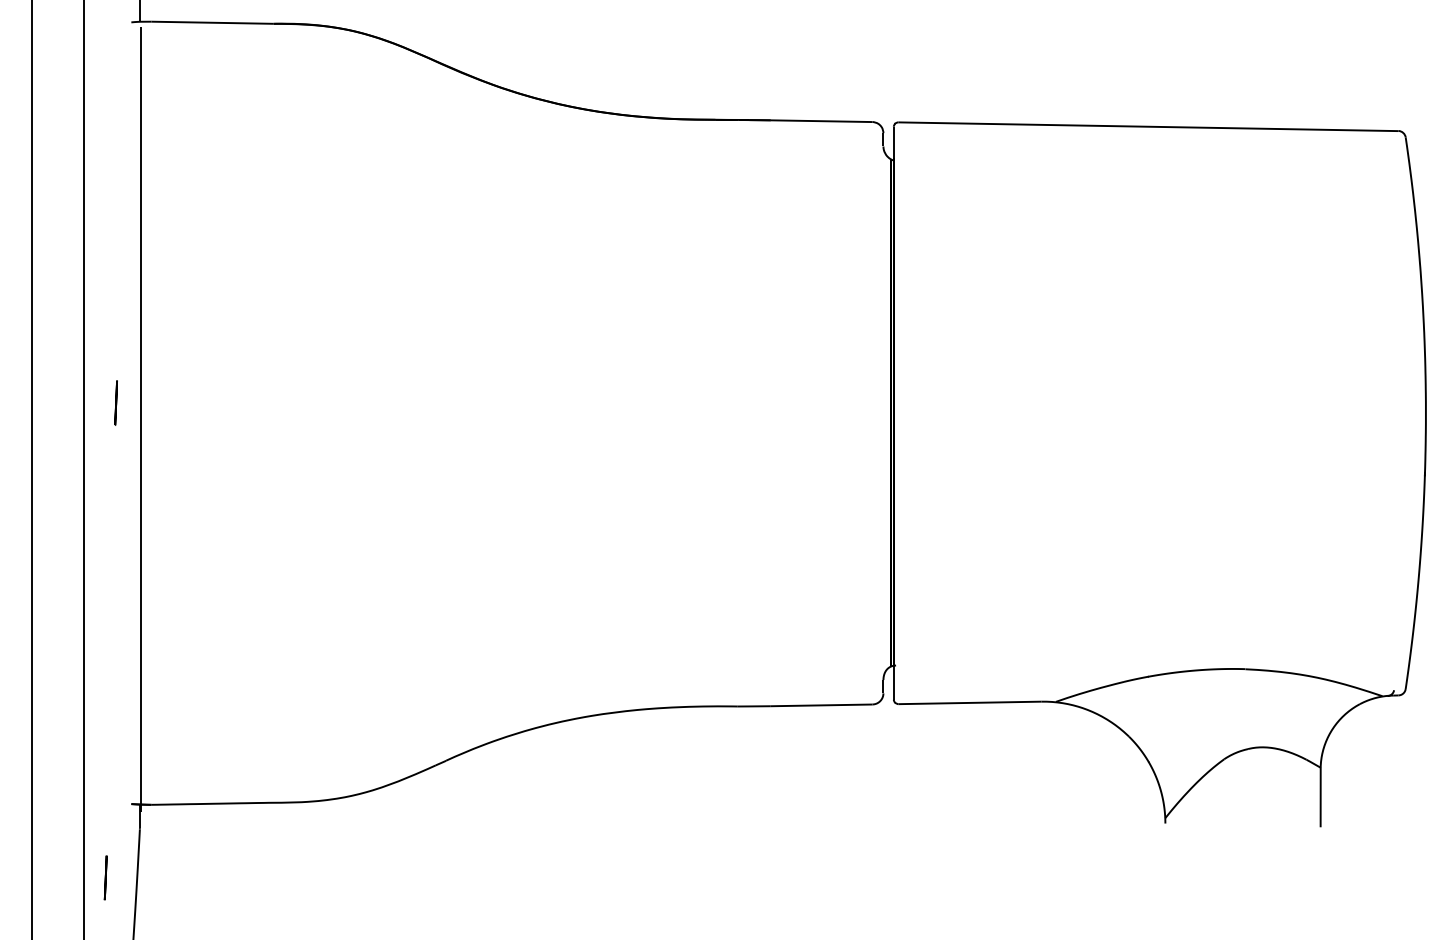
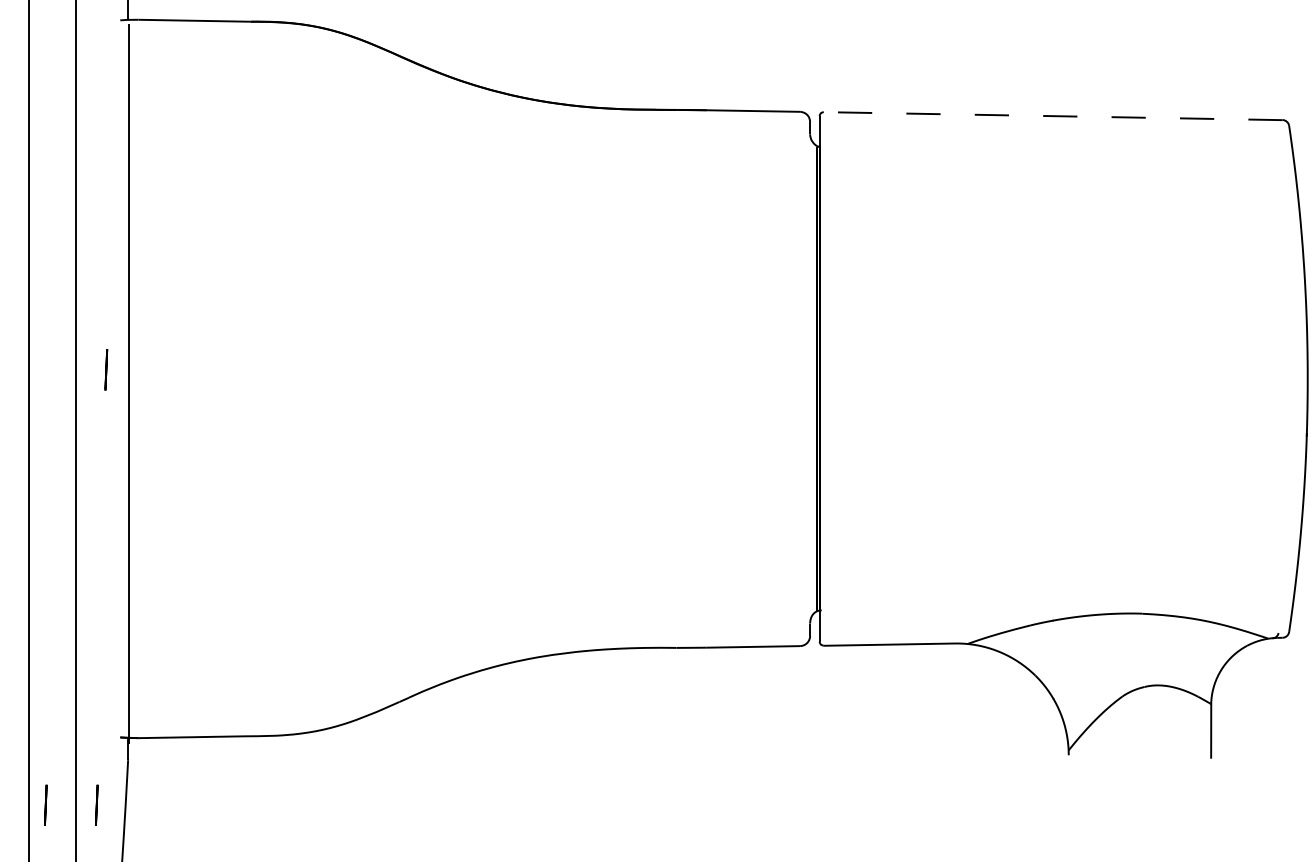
line: (1147, 127) -> (1052, 116), solid -> dashed
line: (49, 877) -> (45, 804), added

